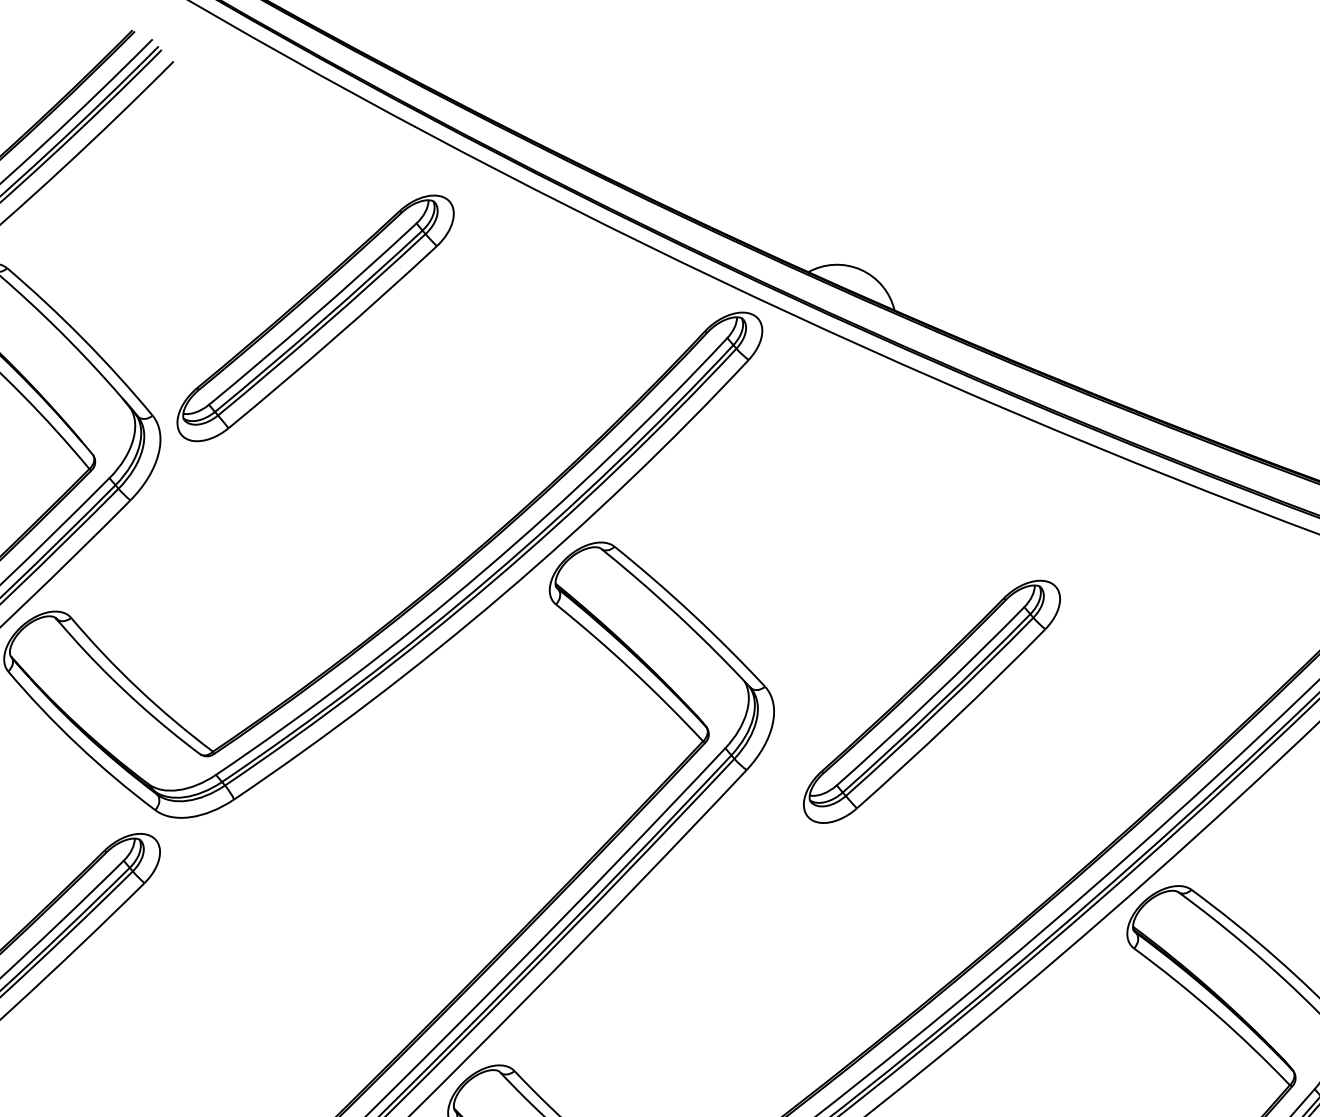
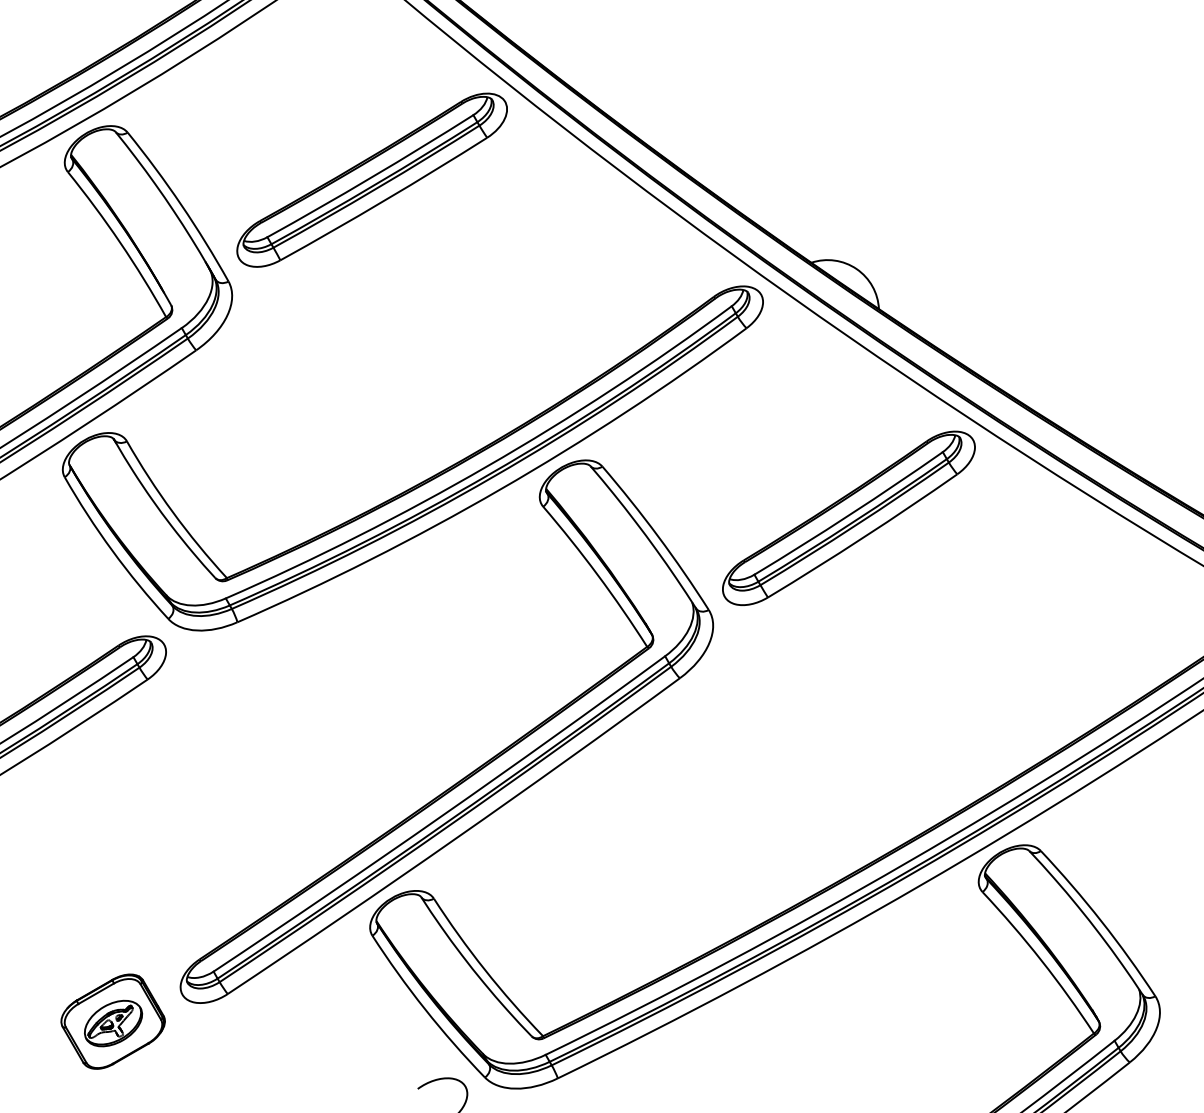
part: (314, 317) -> (371, 179), moved
part: (931, 700) -> (848, 517), moved

